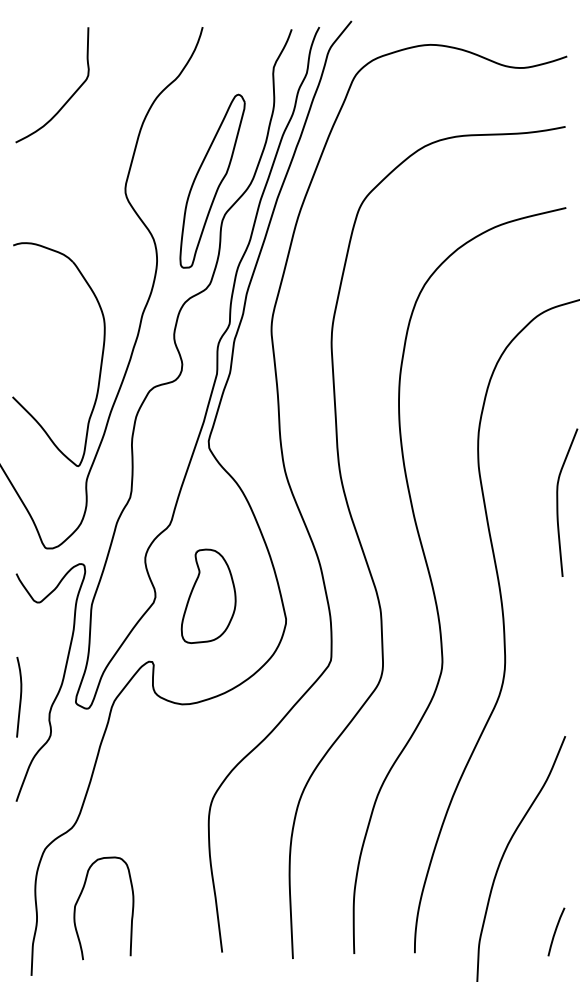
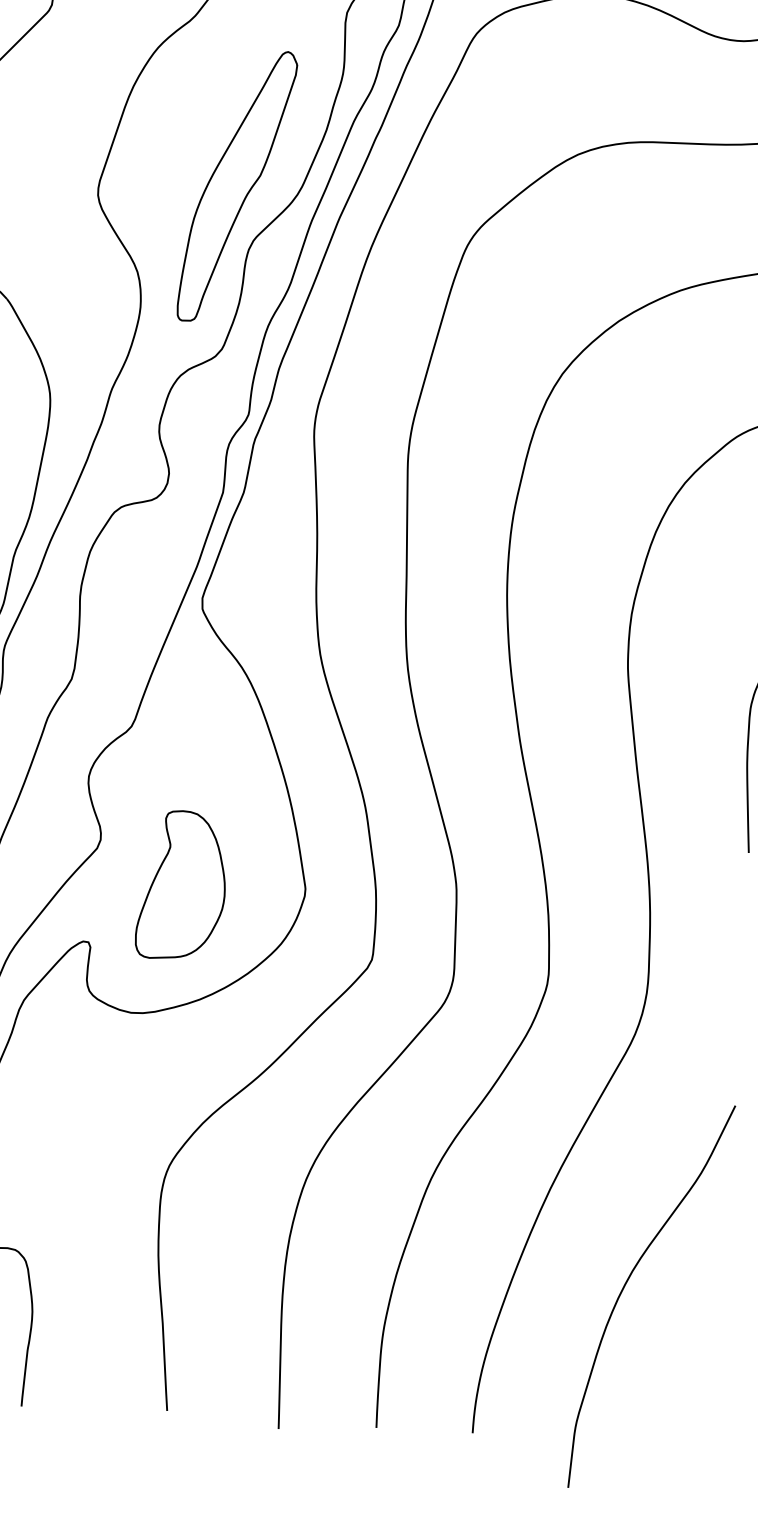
part: (208, 595) -> (182, 884), moved
curve: (556, 931) -> (699, 1414), removed

